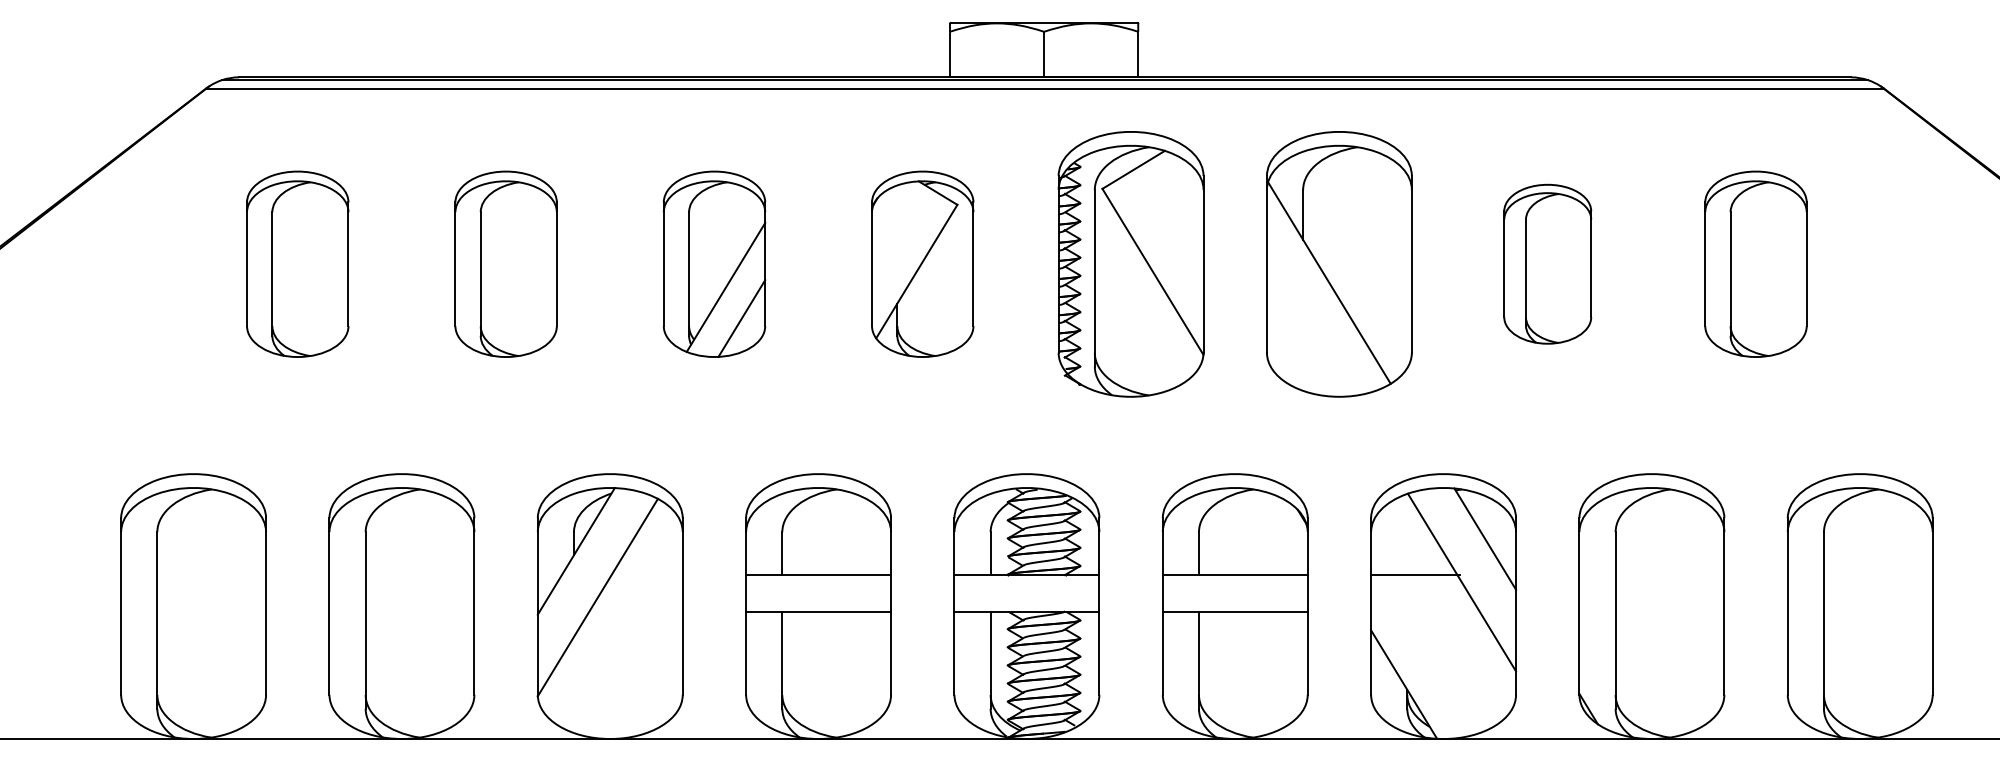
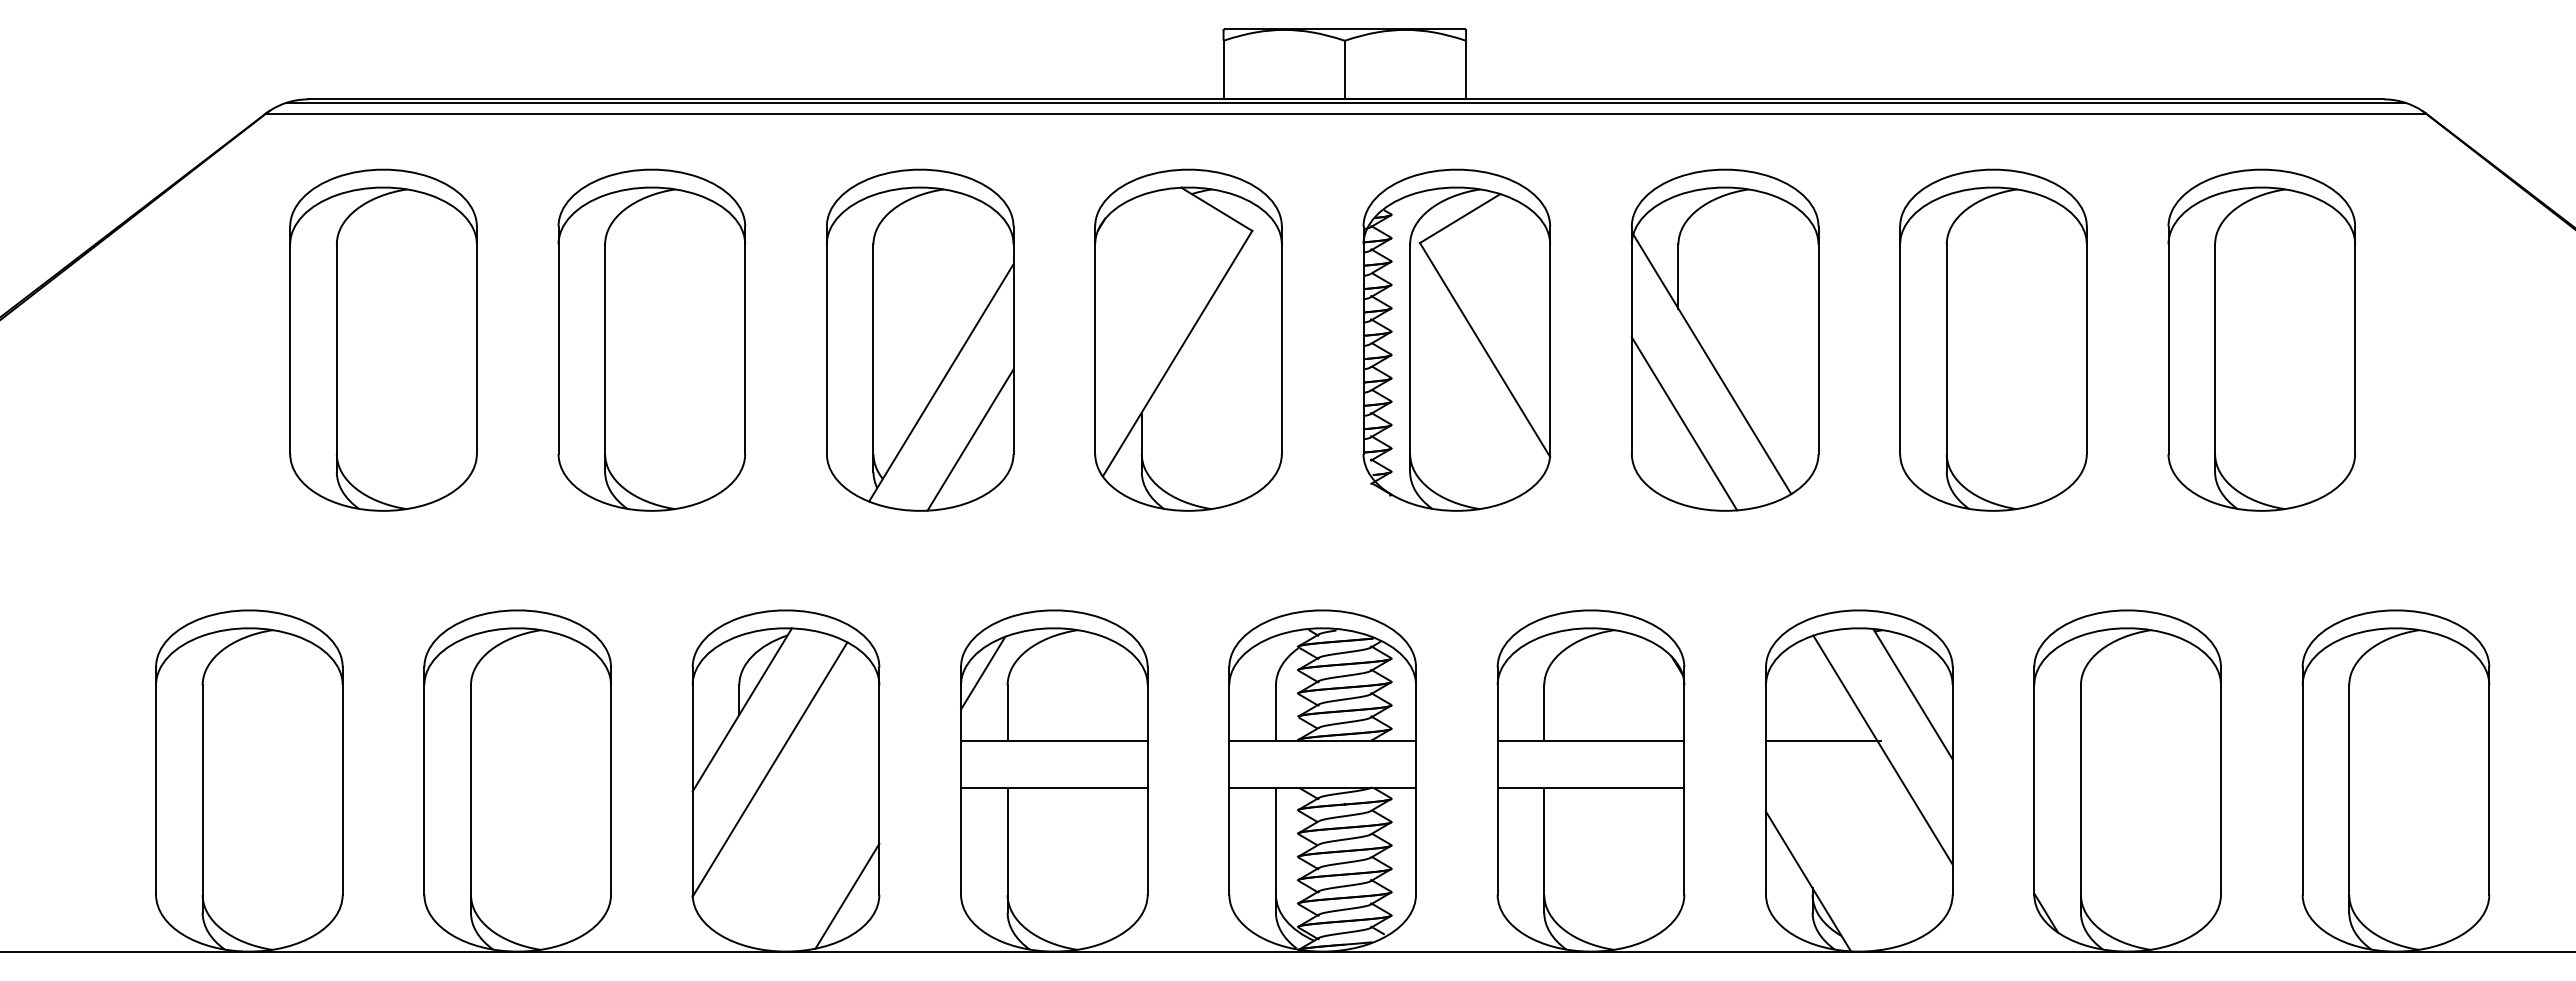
part: (297, 263) -> (383, 339), size x1.43
part: (505, 263) -> (651, 339), size x1.43
part: (714, 263) -> (920, 339), size x1.43
part: (922, 263) -> (1188, 339), size x1.43
part: (1547, 263) -> (1993, 339), size x1.67
part: (1755, 263) -> (2261, 339), size x1.43
line: (1307, 328) -> (1684, 423), added
line: (763, 522) -> (983, 672), added
line: (657, 695) -> (847, 895), added

